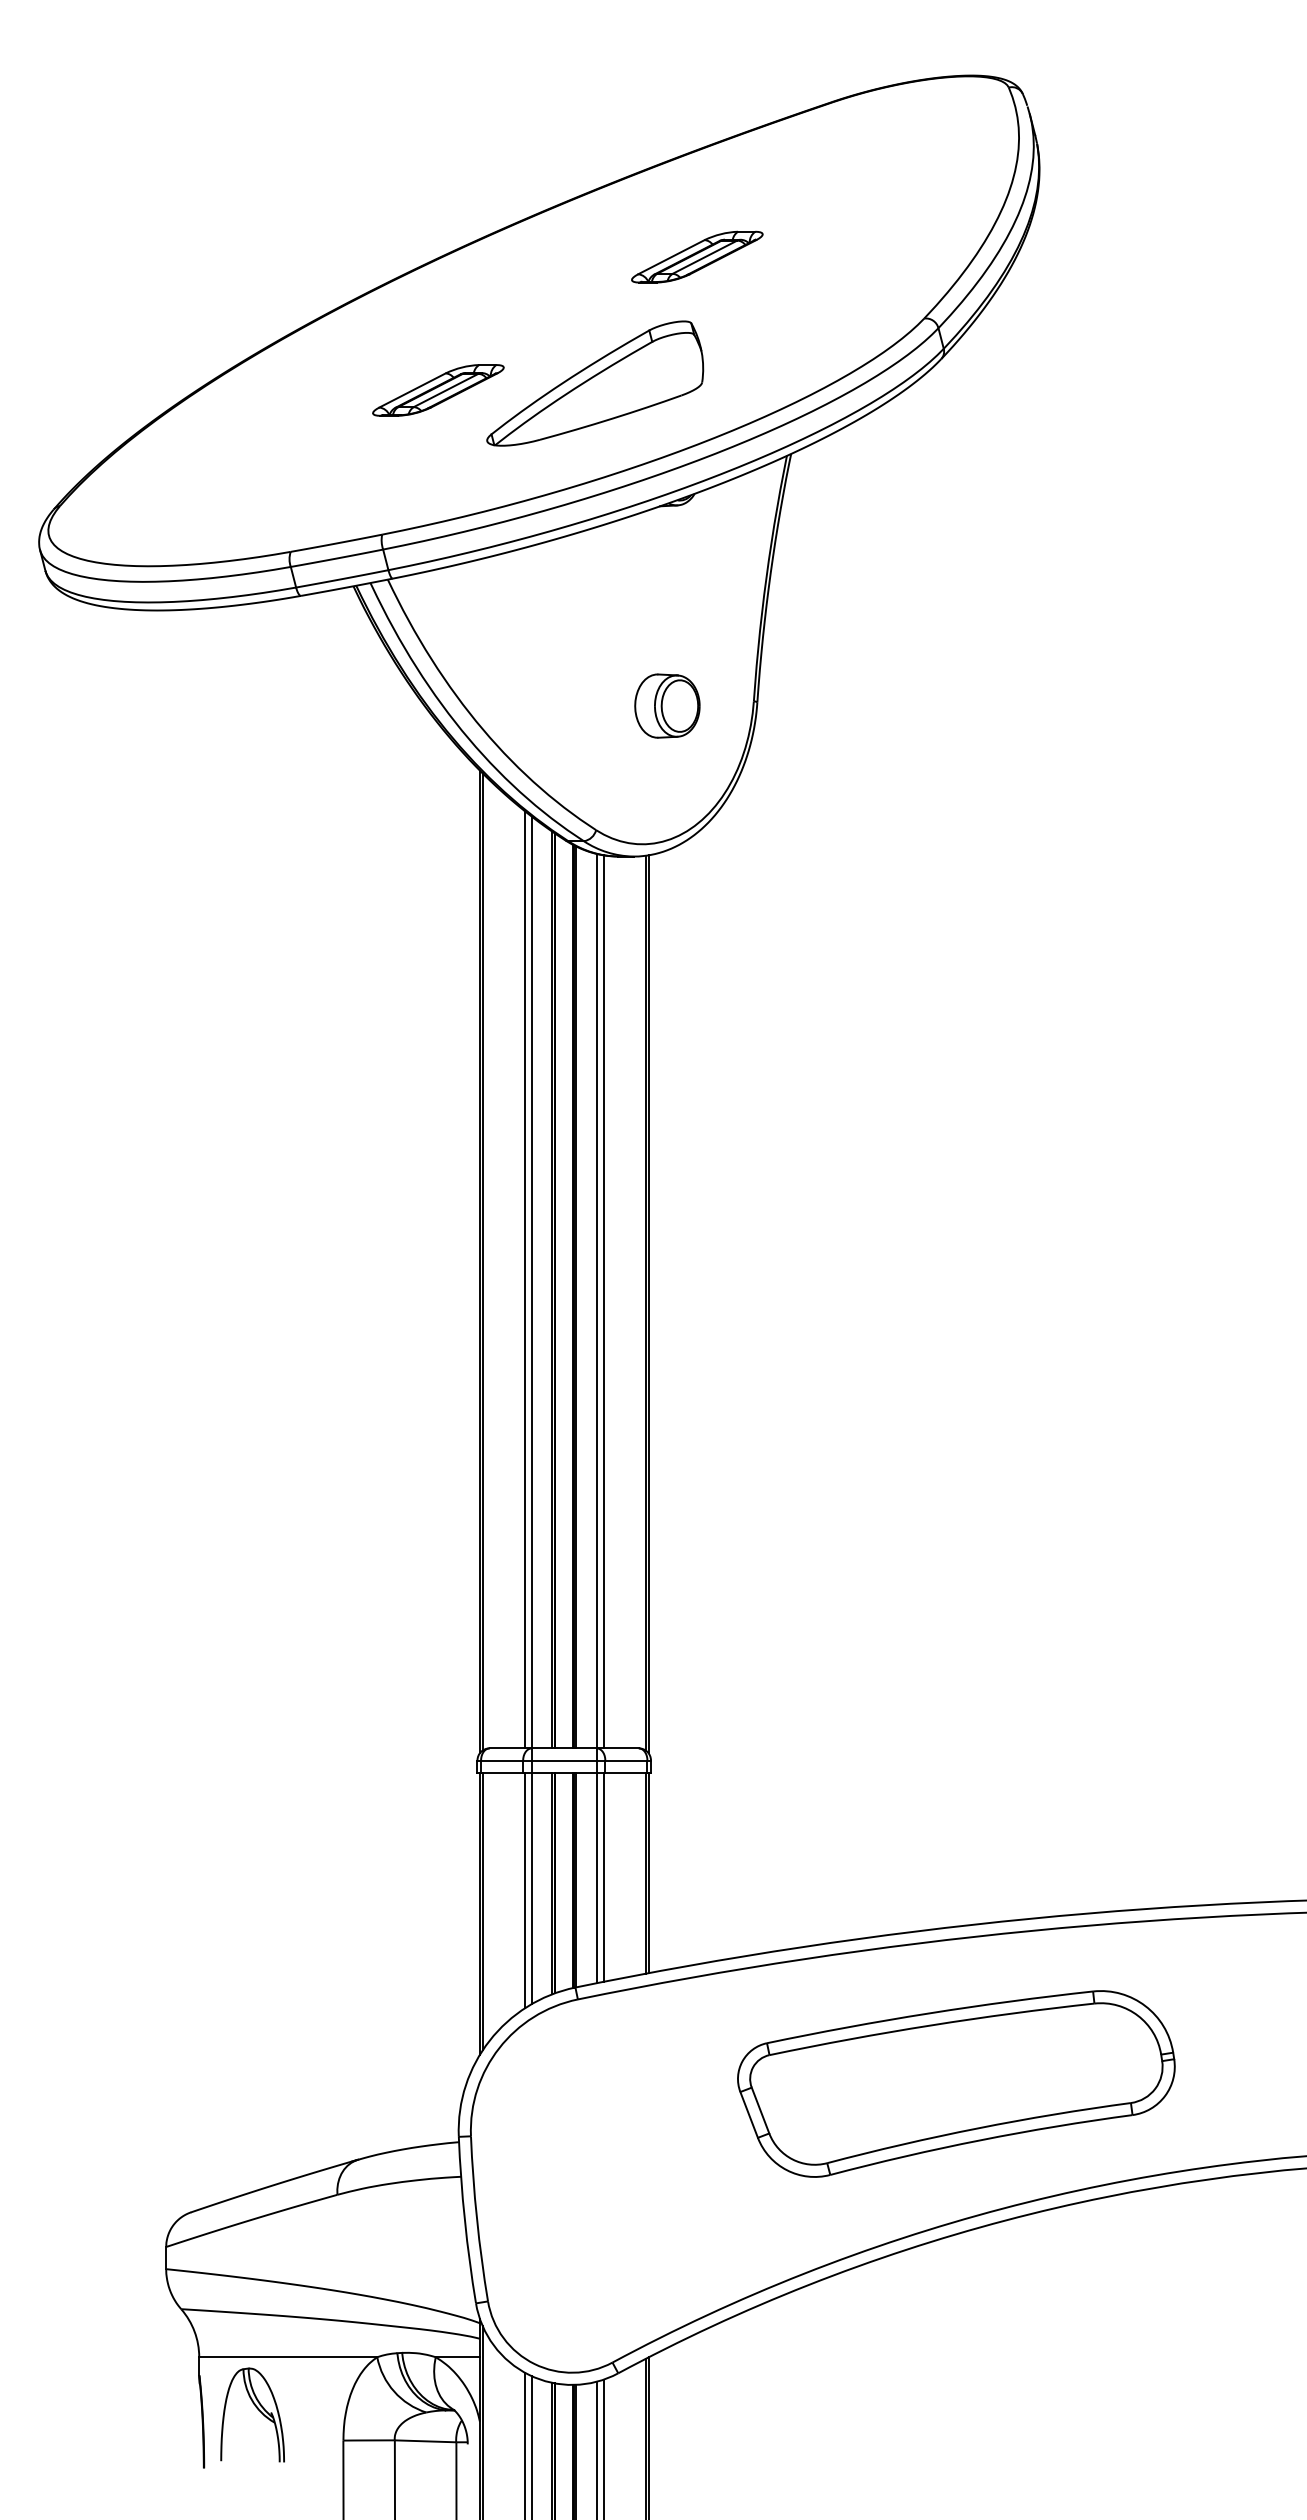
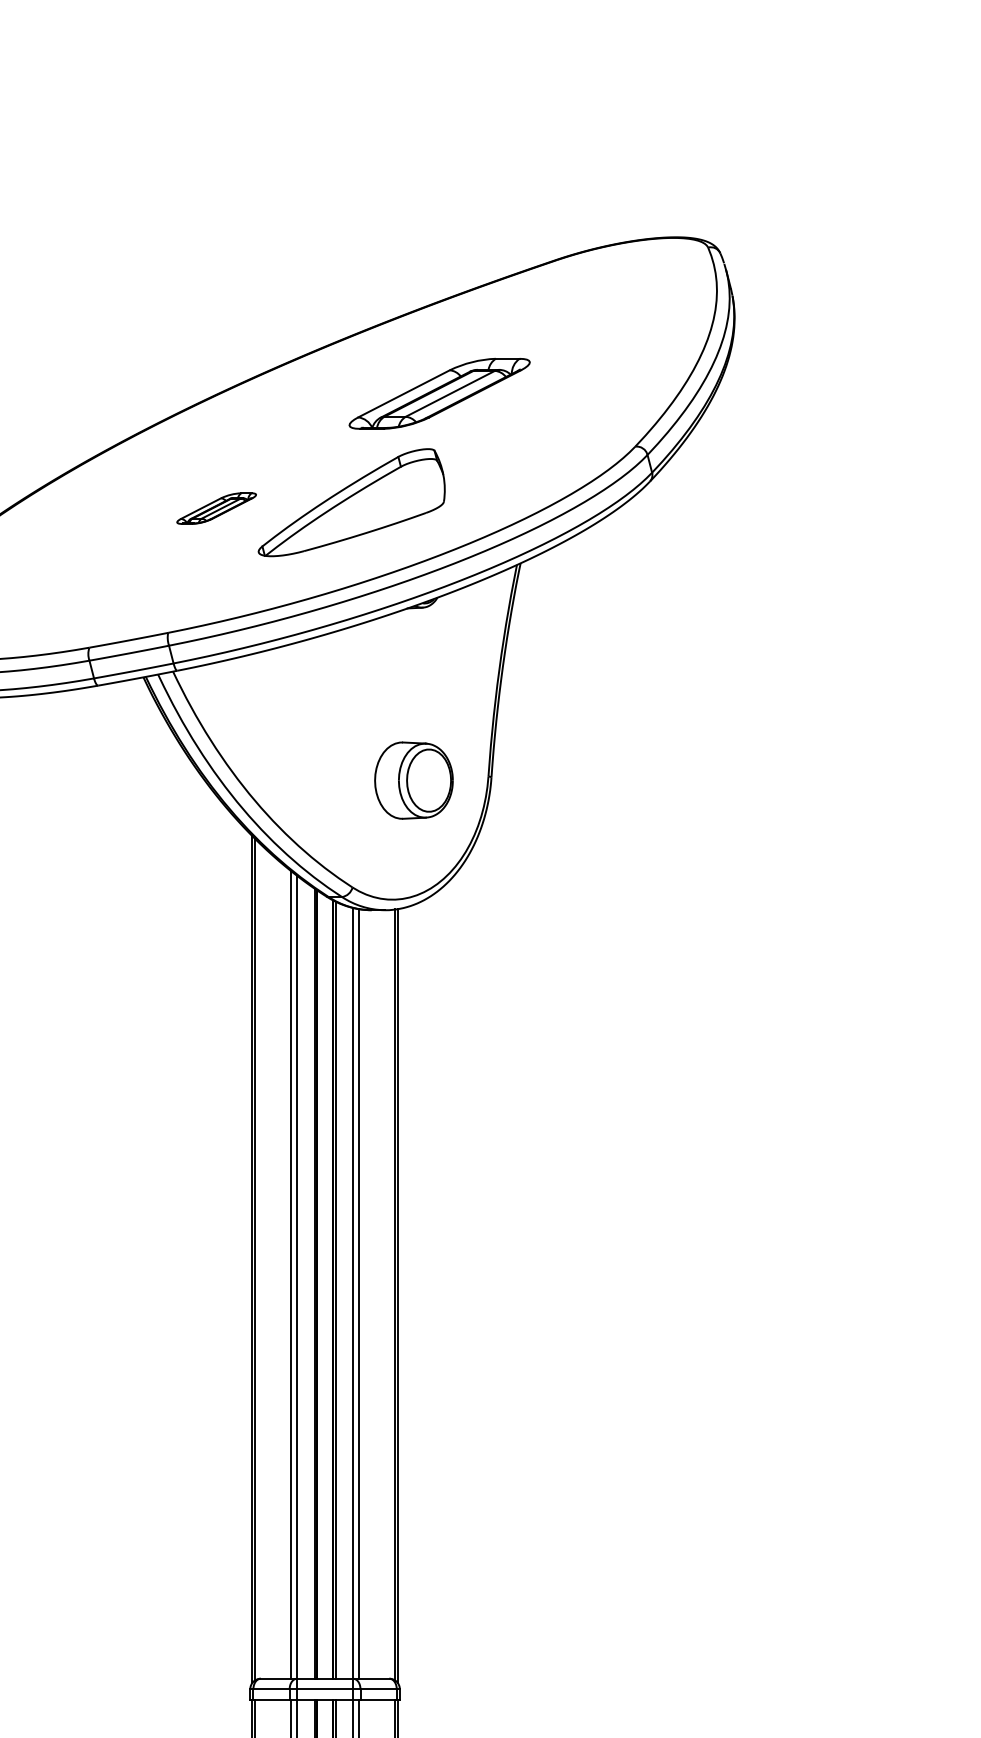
part: (697, 256) -> (439, 393), size x1.6
part: (438, 390) -> (216, 508), size x0.7
part: (667, 705) -> (414, 780), size x1.4

